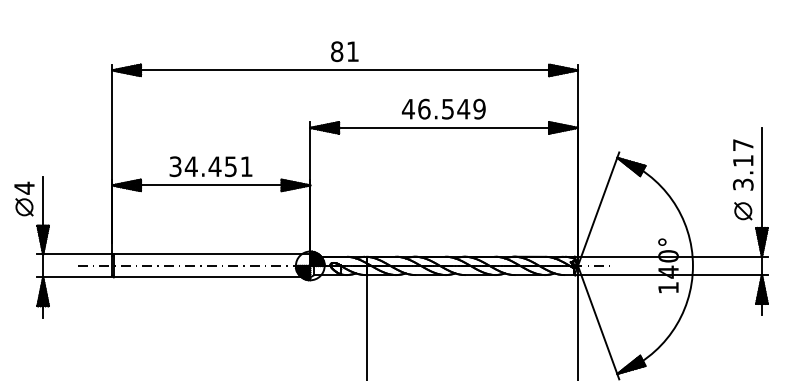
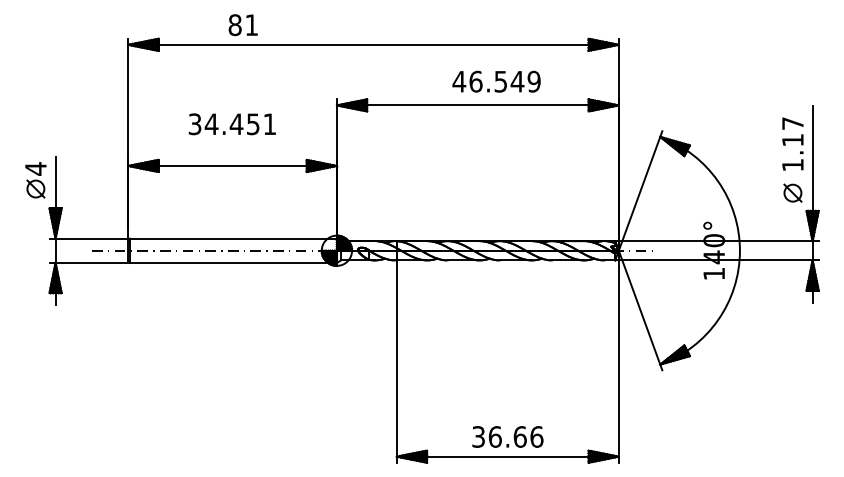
text: (344, 52) -> (242, 25), moved
text: (443, 108) -> (496, 81), moved
text: (210, 166) -> (231, 124), moved
text: (742, 184) -> (792, 165), 3.17 -> 1.17

